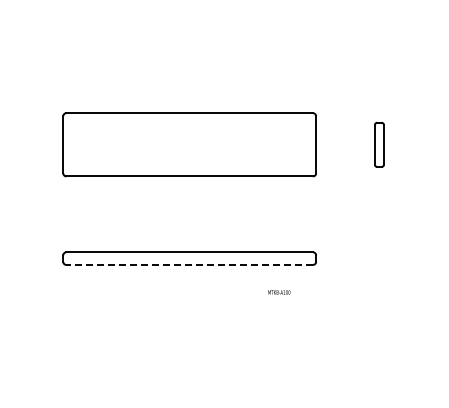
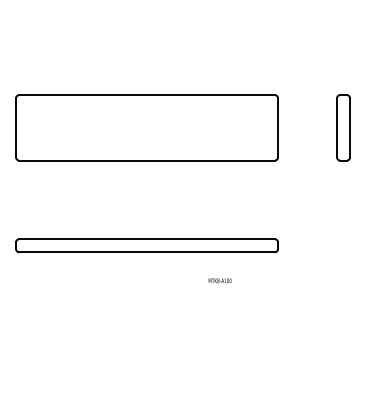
part: (379, 144) -> (343, 127), size x1.43
line: (189, 264) -> (146, 251), dashed -> solid
text: (279, 292) -> (220, 280), moved

